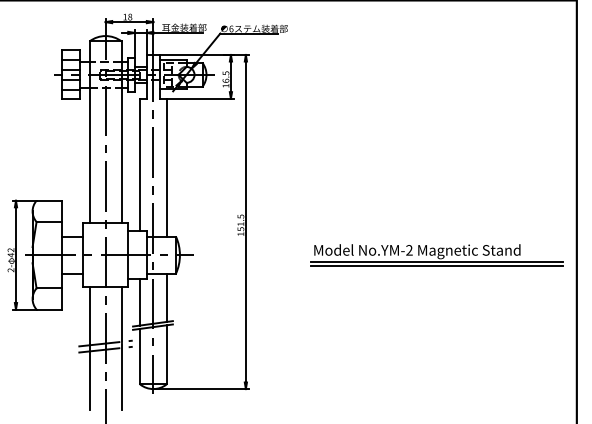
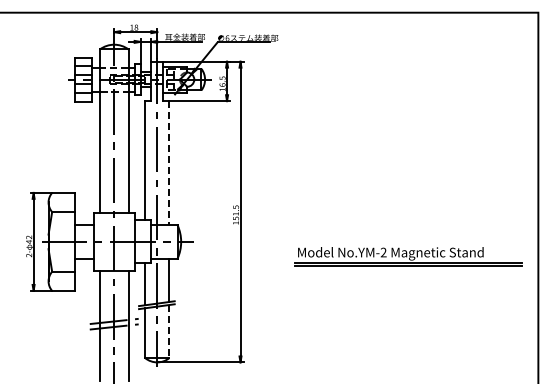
line: (166, 168) -> (169, 163), solid -> dashed
part: (437, 254) -> (408, 256), moved
line: (166, 354) -> (169, 331), solid -> dashed

